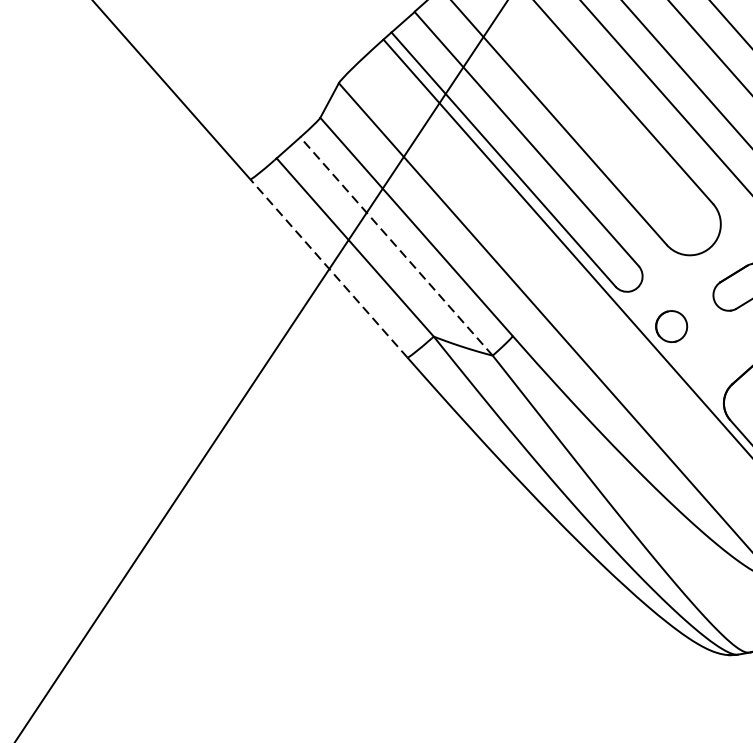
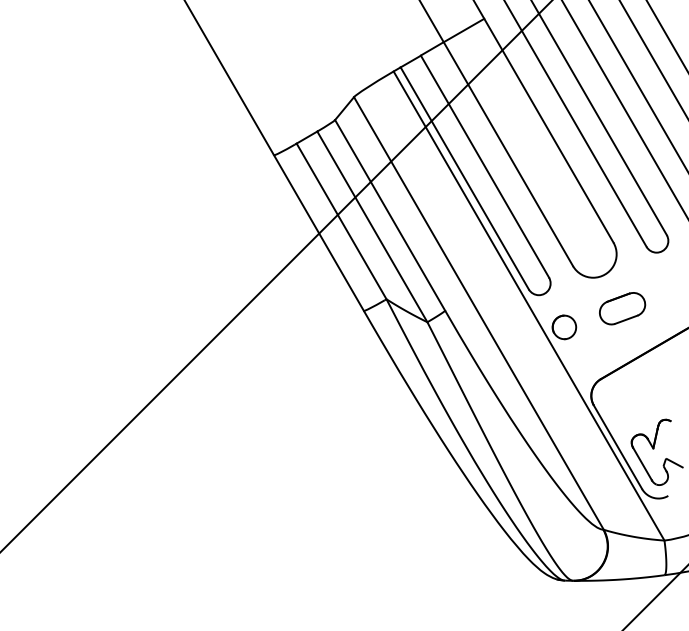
line: (396, 245) -> (372, 226), dashed -> solid
line: (328, 269) -> (318, 233), dashed -> solid

